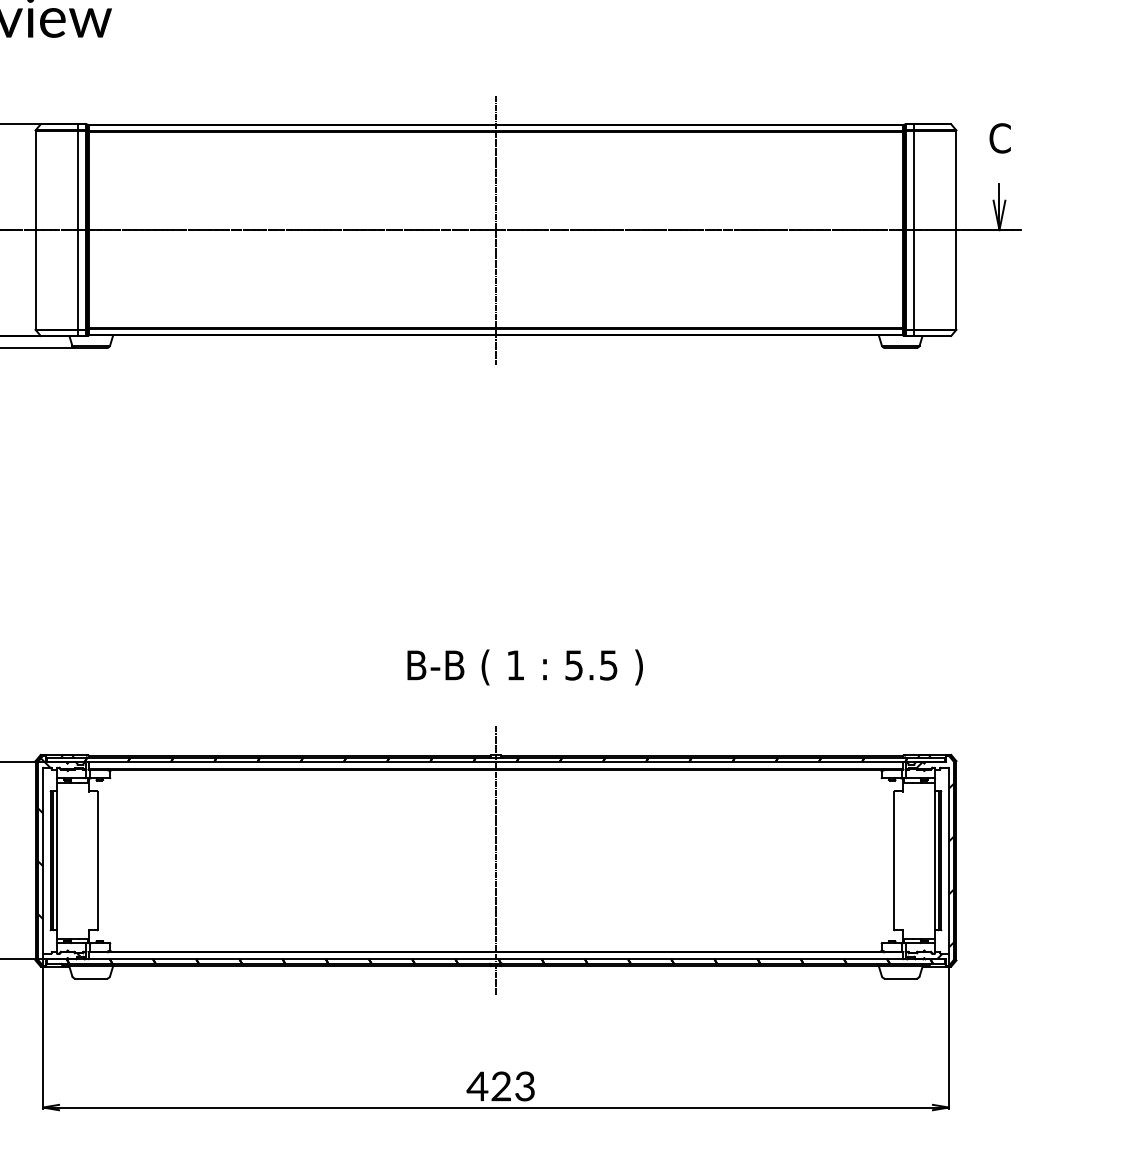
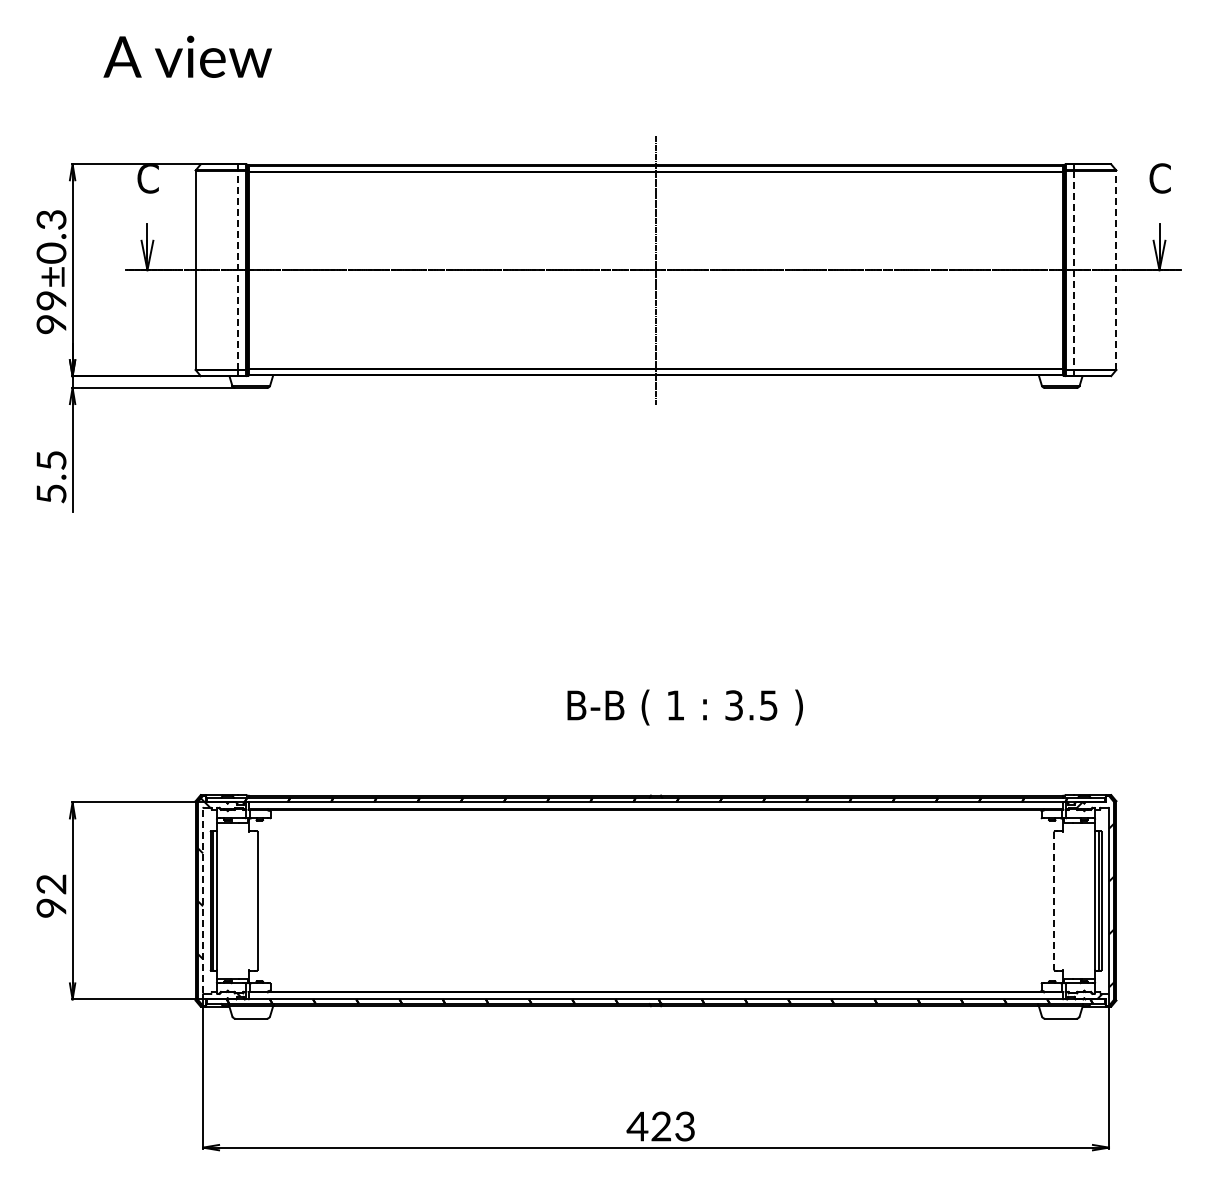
line: (78, 229) -> (238, 269), solid -> dashed
line: (956, 229) -> (1116, 269), solid -> dashed
line: (913, 230) -> (1073, 270), solid -> dashed
text: (574, 665) -> (734, 705), 5.5 -> 3.5
line: (43, 860) -> (203, 900), solid -> dashed
line: (496, 860) -> (656, 900), removed
line: (894, 860) -> (1054, 900), solid -> dashed

